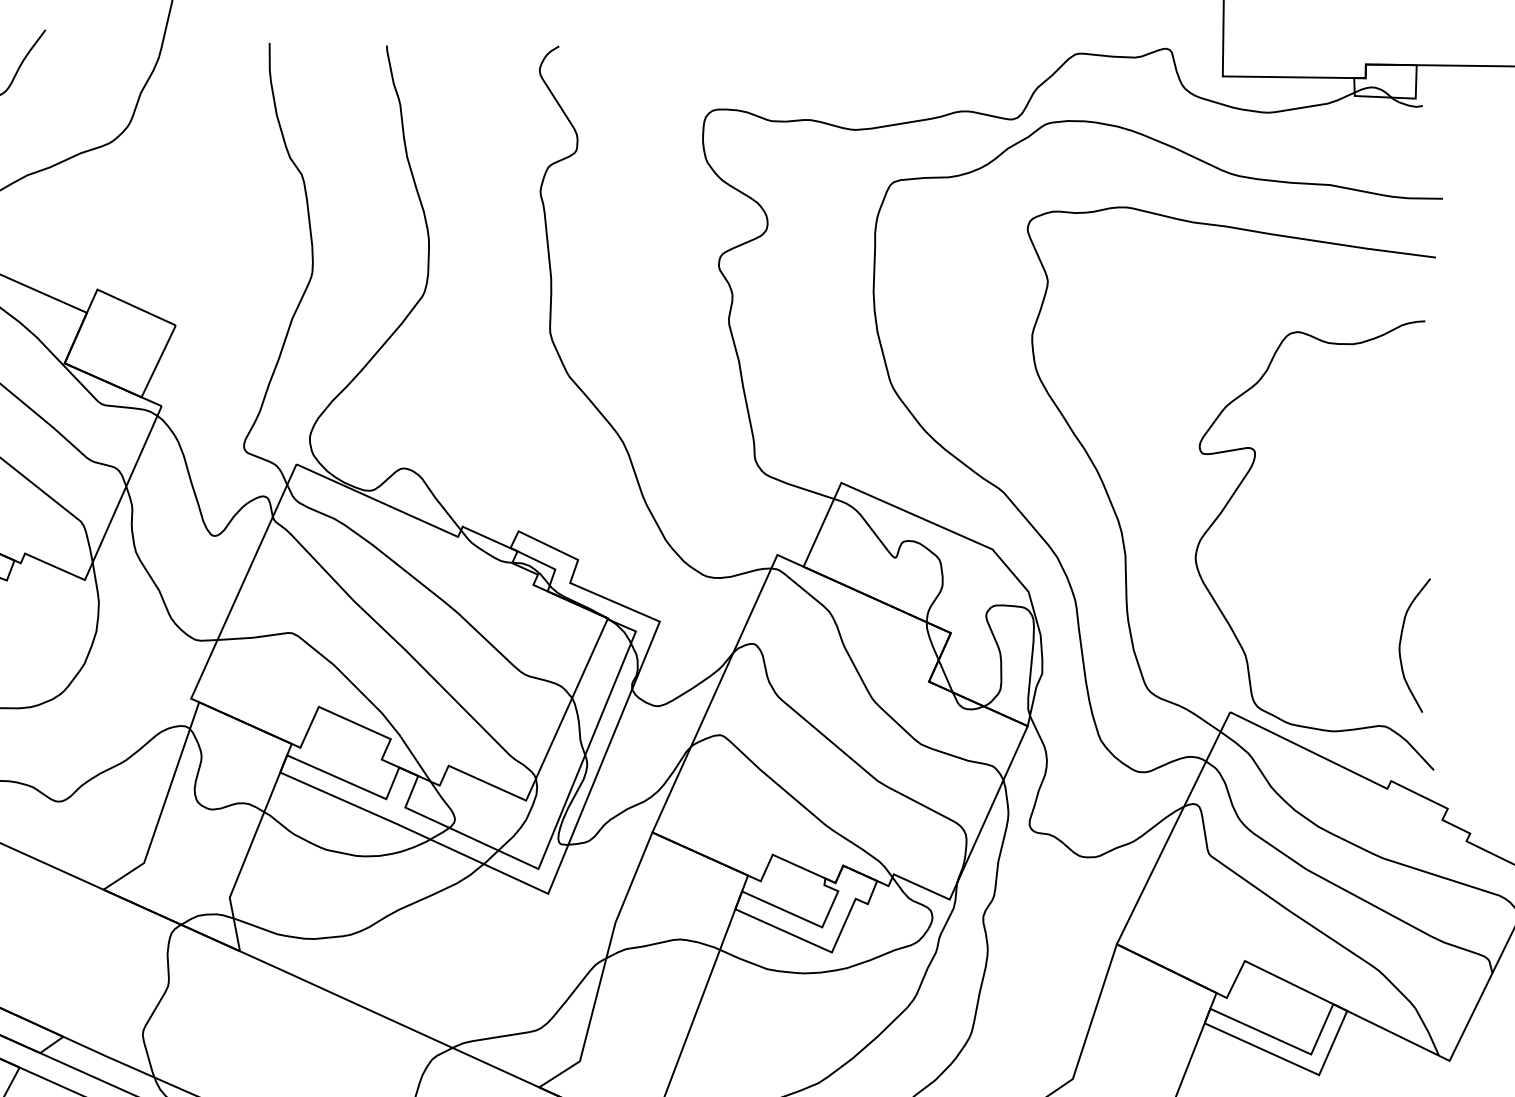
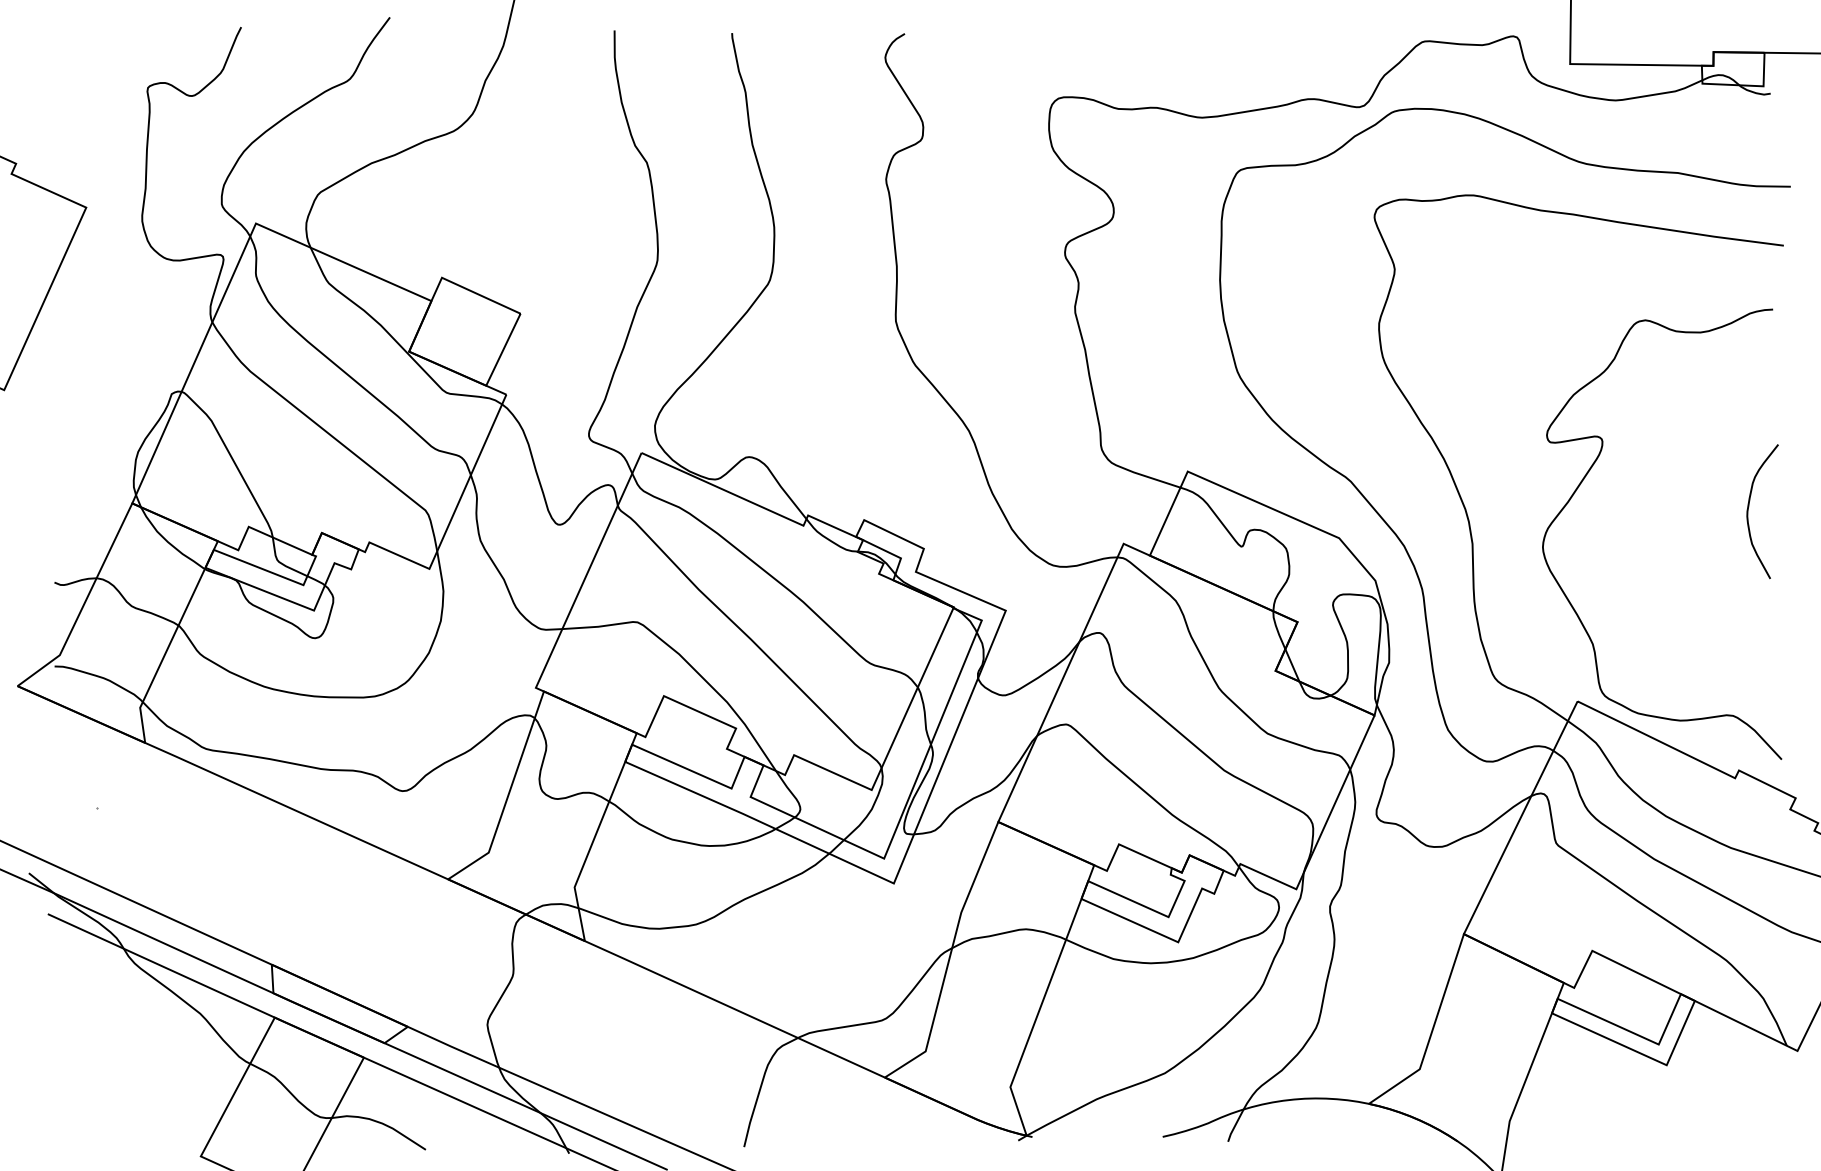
curve: (1401, 640) -> (1749, 506), moved

